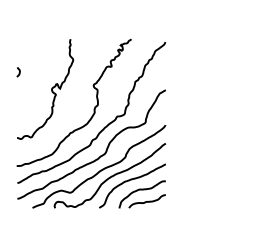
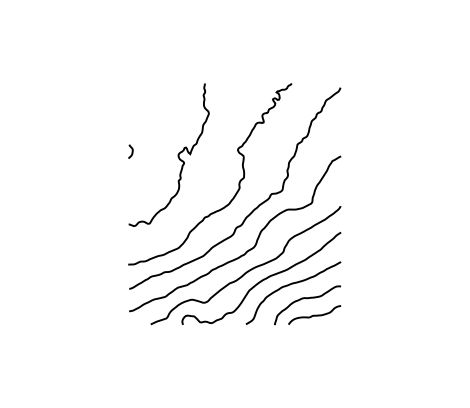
curve: (19, 72) -> (131, 151), moved

